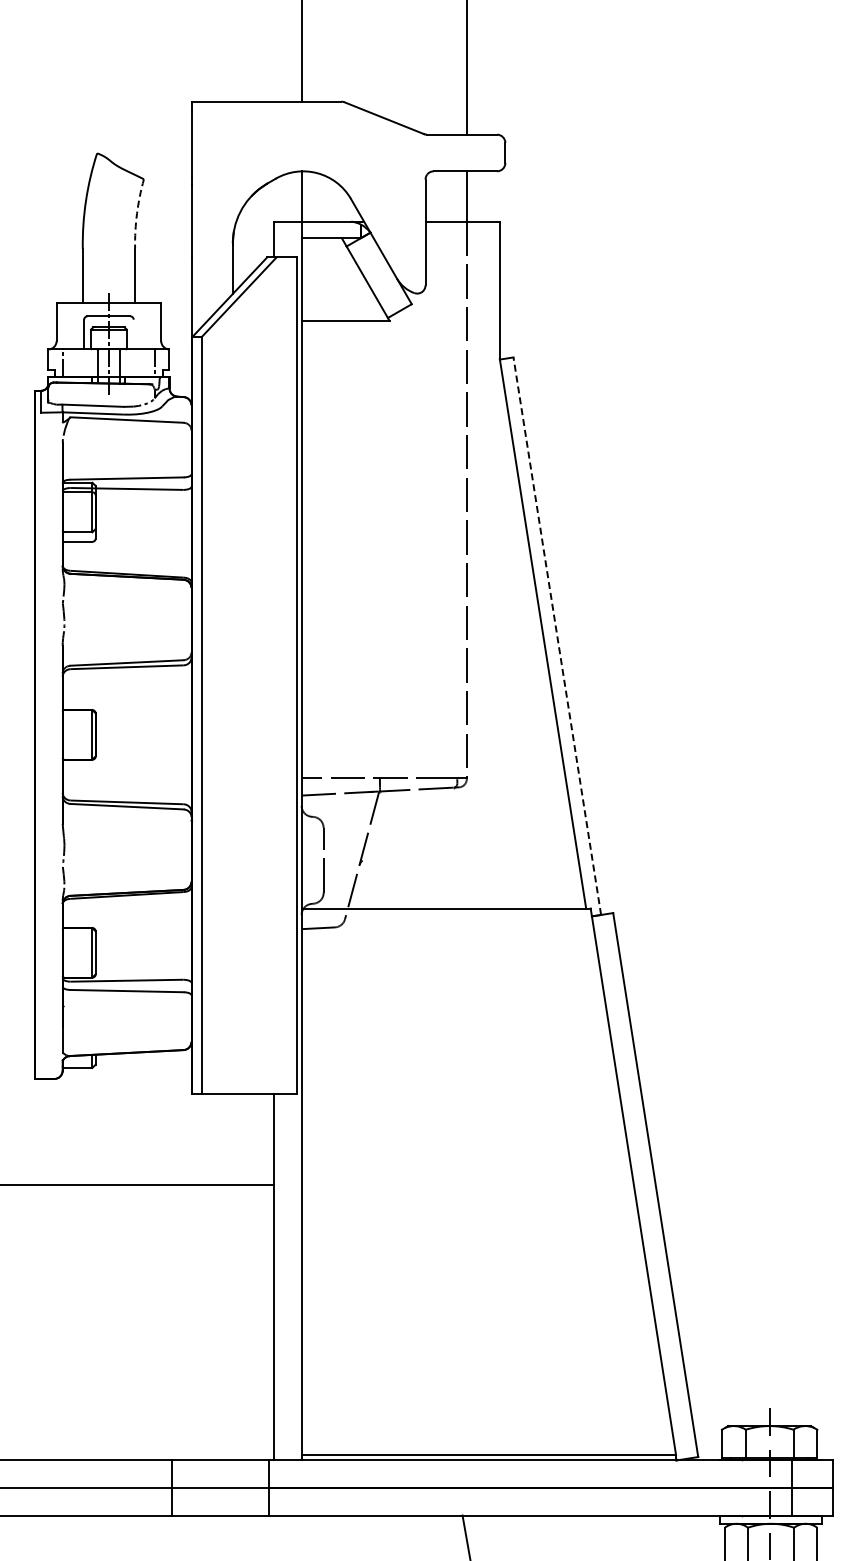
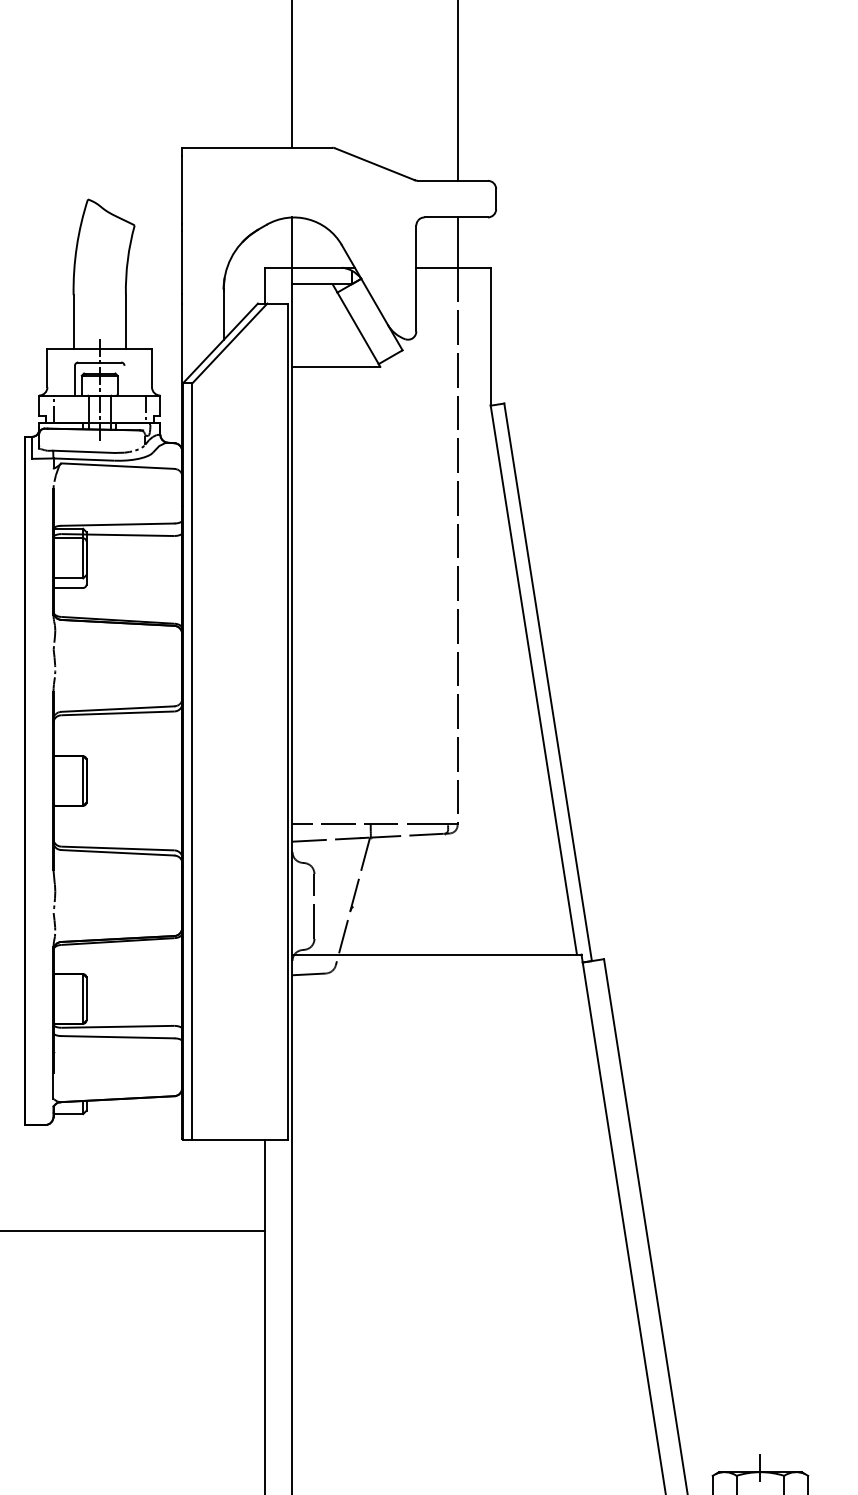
arc: (137, 213) -> (128, 259), dashed -> solid
line: (557, 635) -> (548, 681), dashed -> solid

